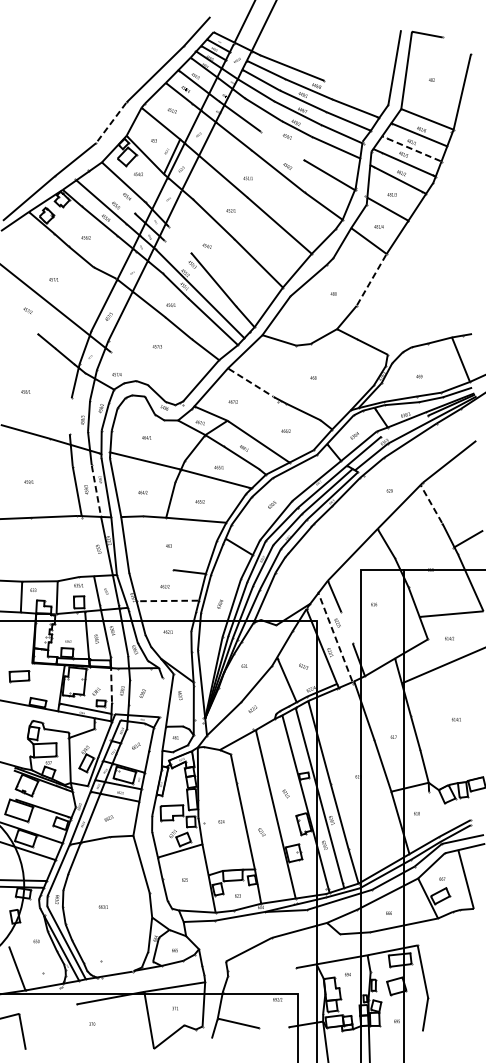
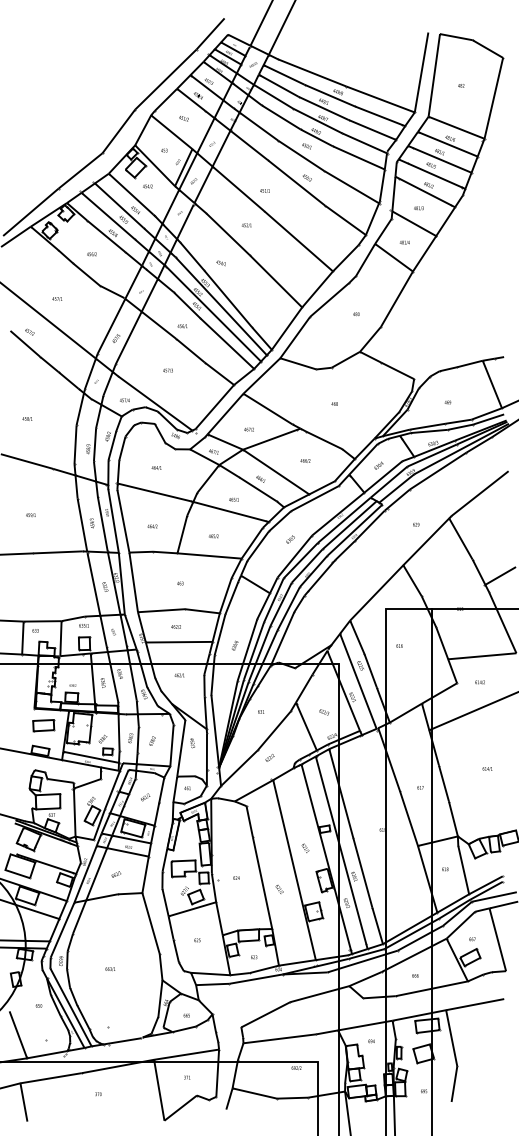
line: (456, 45) -> (487, 48), added
line: (356, 92) -> (380, 99), added
line: (111, 122) -> (118, 131), dashed -> solid
line: (282, 145) -> (301, 155), added
line: (411, 149) -> (439, 159), dashed -> solid
line: (111, 192) -> (118, 205), added
line: (179, 239) -> (191, 256), added
line: (372, 279) -> (397, 298), dashed -> solid
line: (207, 286) -> (221, 306), added
line: (23, 321) -> (25, 343), added
line: (144, 377) -> (154, 403), added
line: (251, 383) -> (268, 409), dashed -> solid
line: (254, 410) -> (271, 438), added
line: (70, 415) -> (75, 444), added
line: (404, 426) -> (431, 455), added
line: (96, 490) -> (102, 524), dashed -> solid
line: (431, 504) -> (460, 539), dashed -> solid
line: (87, 546) -> (93, 584), added
line: (151, 571) -> (161, 610), added
line: (167, 601) -> (178, 642), dashed -> solid
line: (346, 627) -> (370, 670), added
line: (335, 637) -> (358, 681), dashed -> solid
part: (19, 676) -> (43, 725), moved
line: (111, 685) -> (119, 732), dashed -> solid
line: (160, 697) -> (171, 745), added
line: (433, 813) -> (463, 869), added
line: (445, 940) -> (475, 1004), added
line: (261, 971) -> (279, 1038), added
line: (47, 1009) -> (50, 1078), added
line: (273, 1027) -> (292, 1097), added

